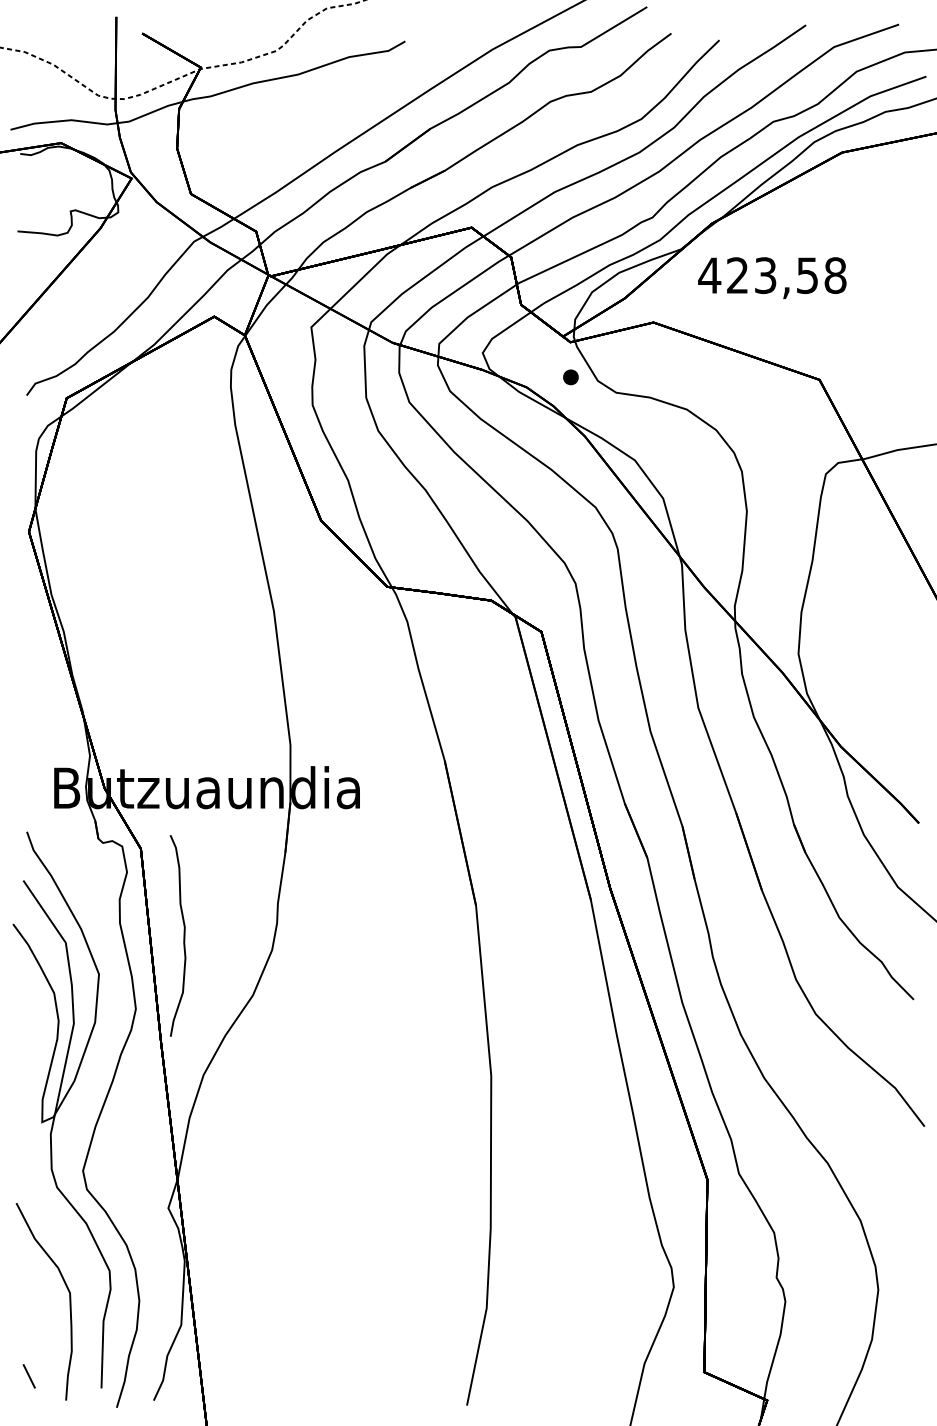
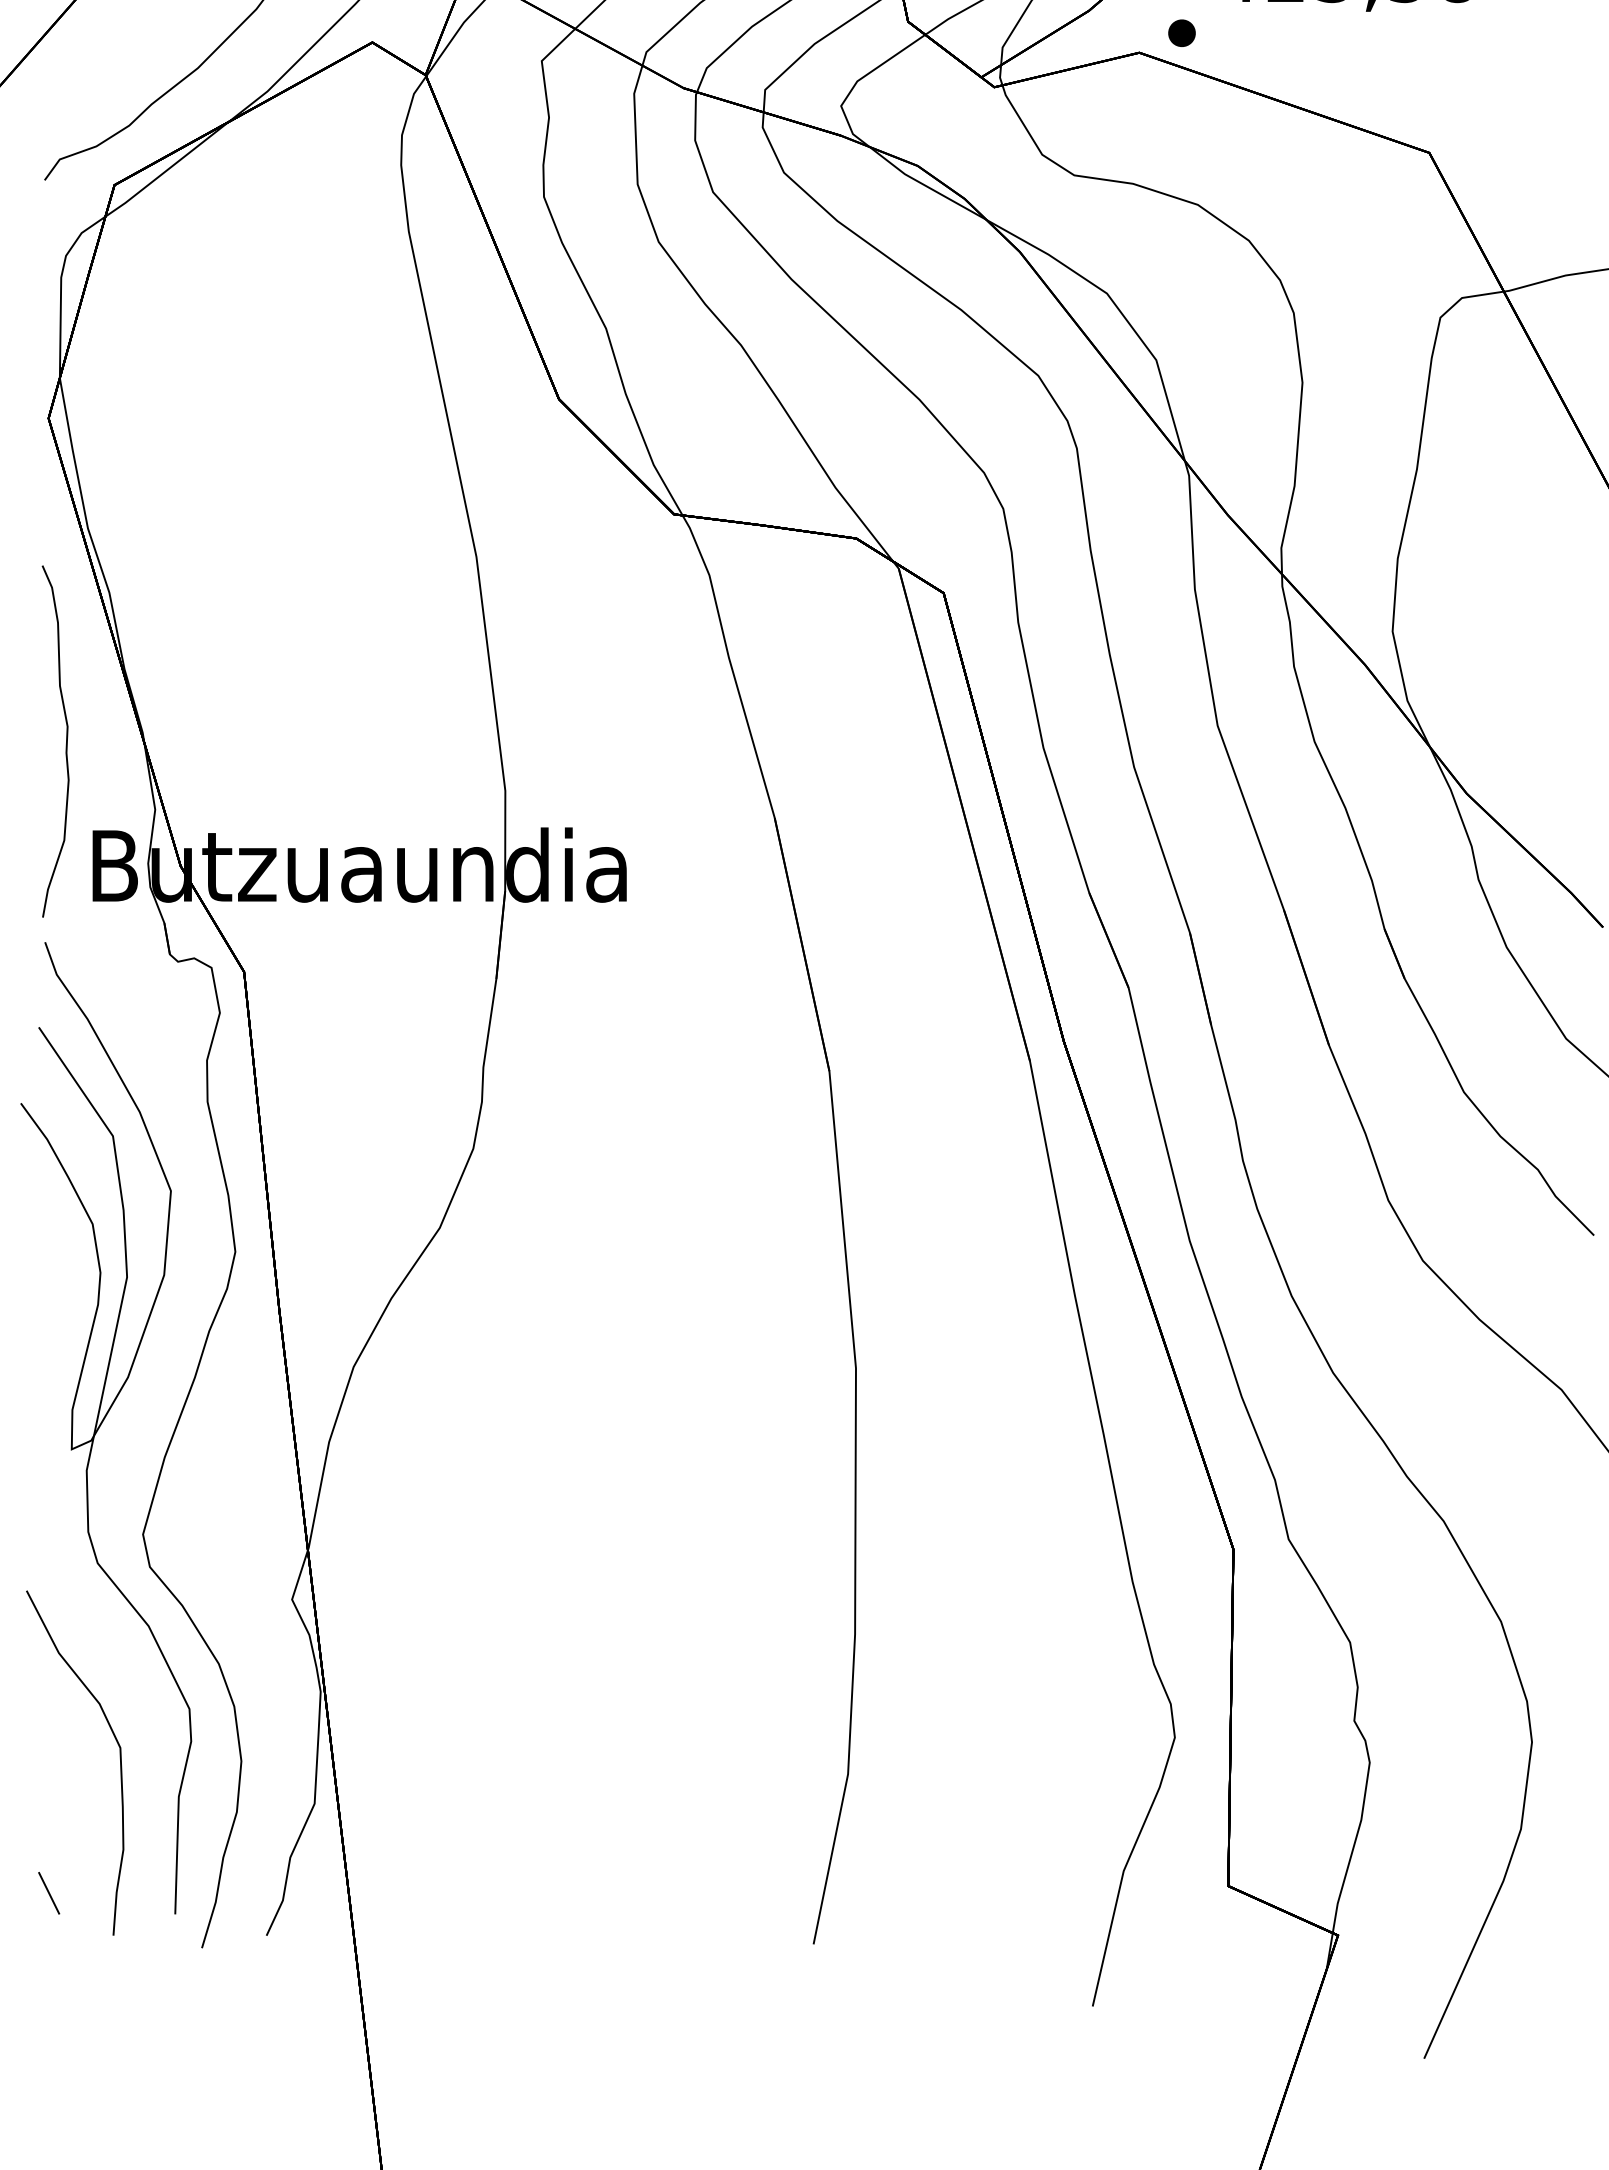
part: (570, 377) -> (1181, 33), moved
curve: (183, 935) -> (65, 740), moved

